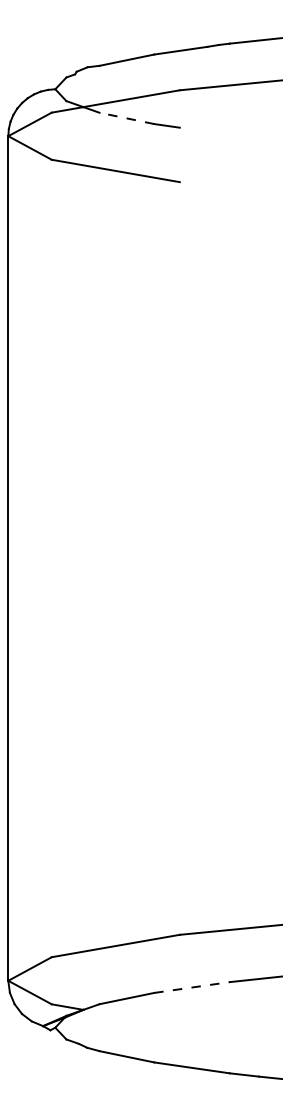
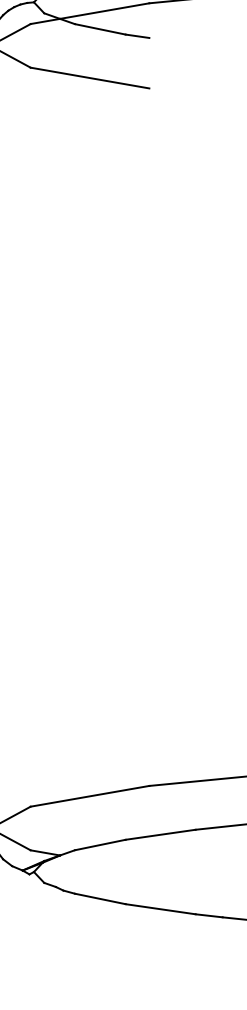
line: (126, 118) -> (99, 29), dashed -> solid
line: (192, 987) -> (161, 834), dashed -> solid

